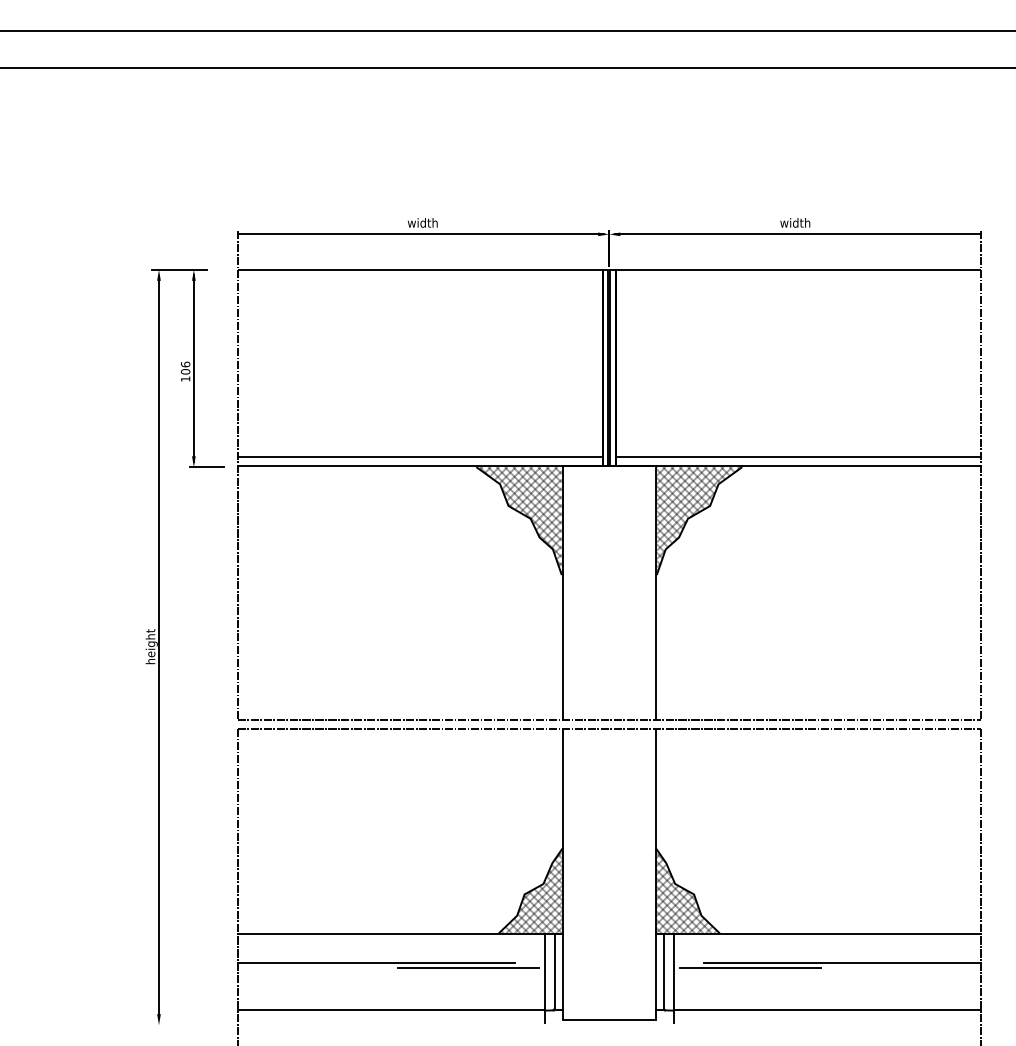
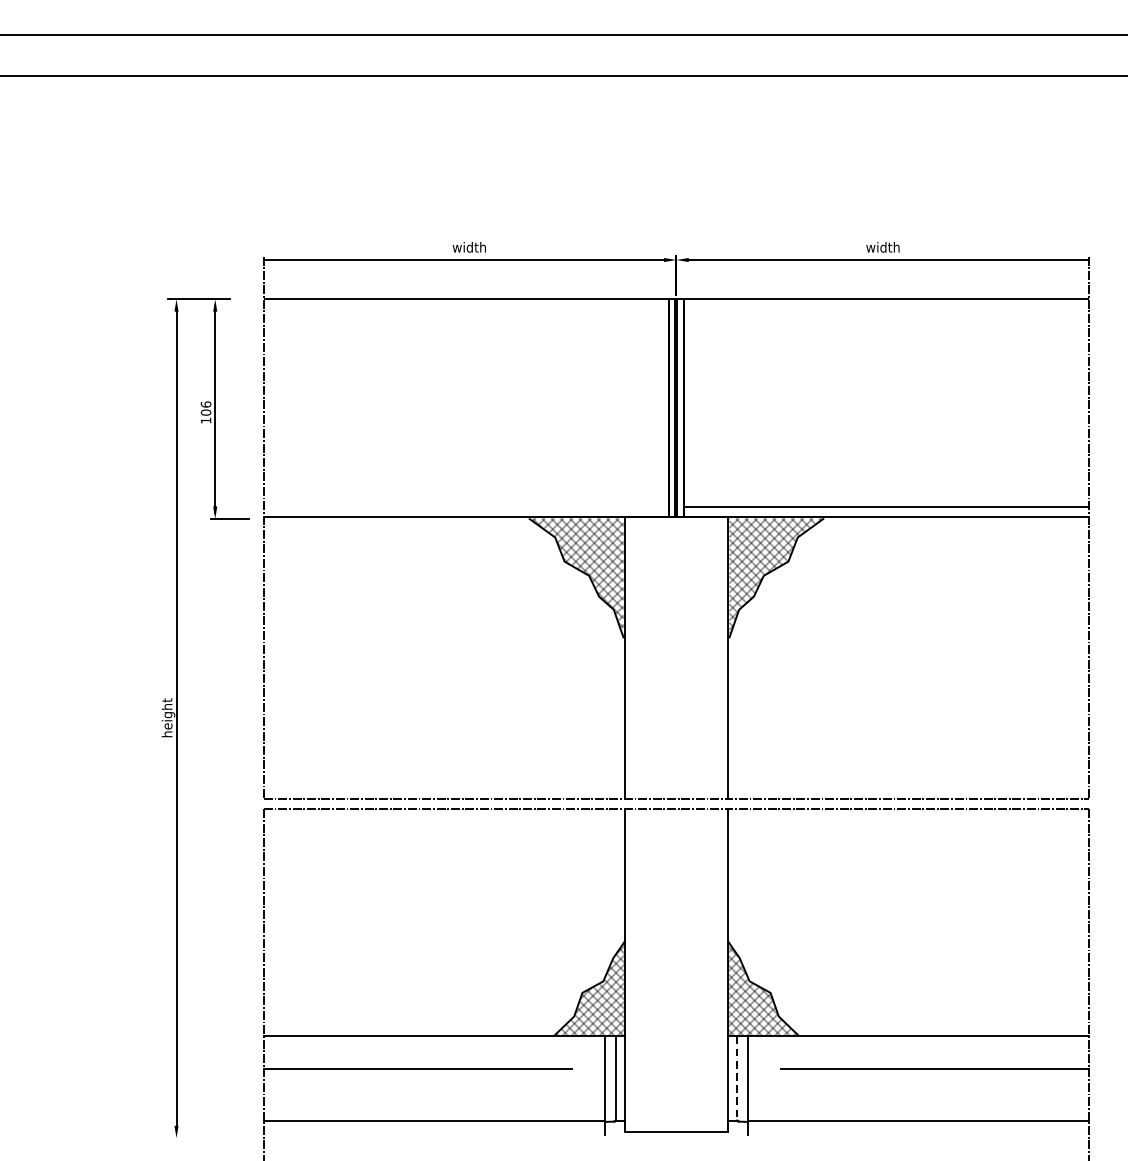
line: (418, 456) -> (464, 506), removed
line: (467, 967) -> (519, 1074), removed
line: (750, 967) -> (833, 1074), removed
line: (663, 971) -> (736, 1078), solid -> dashed

